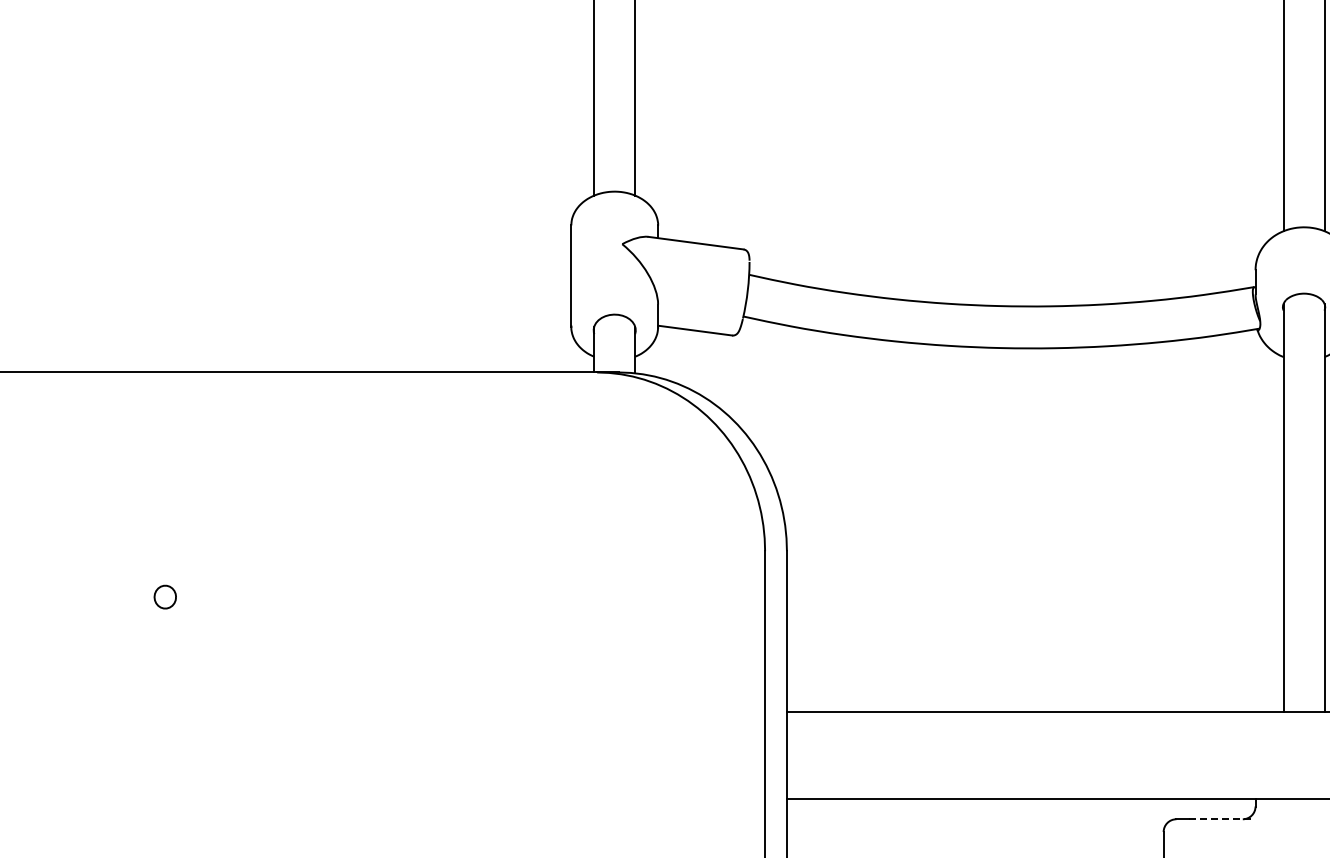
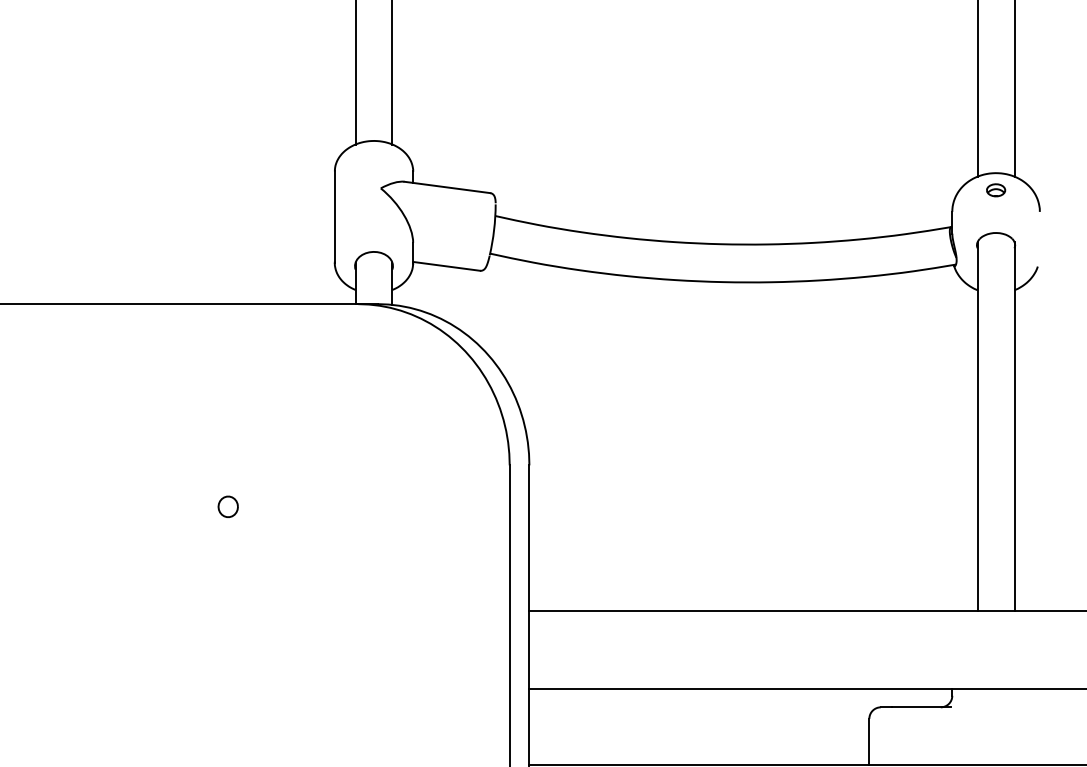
part: (1304, 245) -> (996, 189), added
part: (452, 596) -> (227, 506), added
line: (1221, 819) -> (921, 707), dashed -> solid

